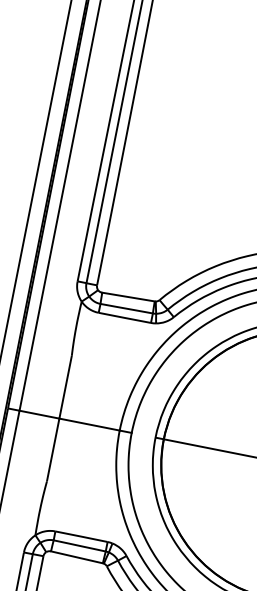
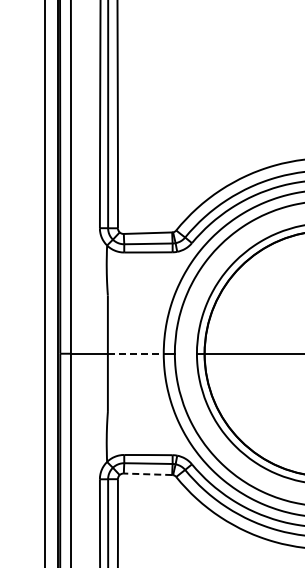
line: (89, 424) -> (135, 353), solid -> dashed
line: (76, 557) -> (147, 474), solid -> dashed

